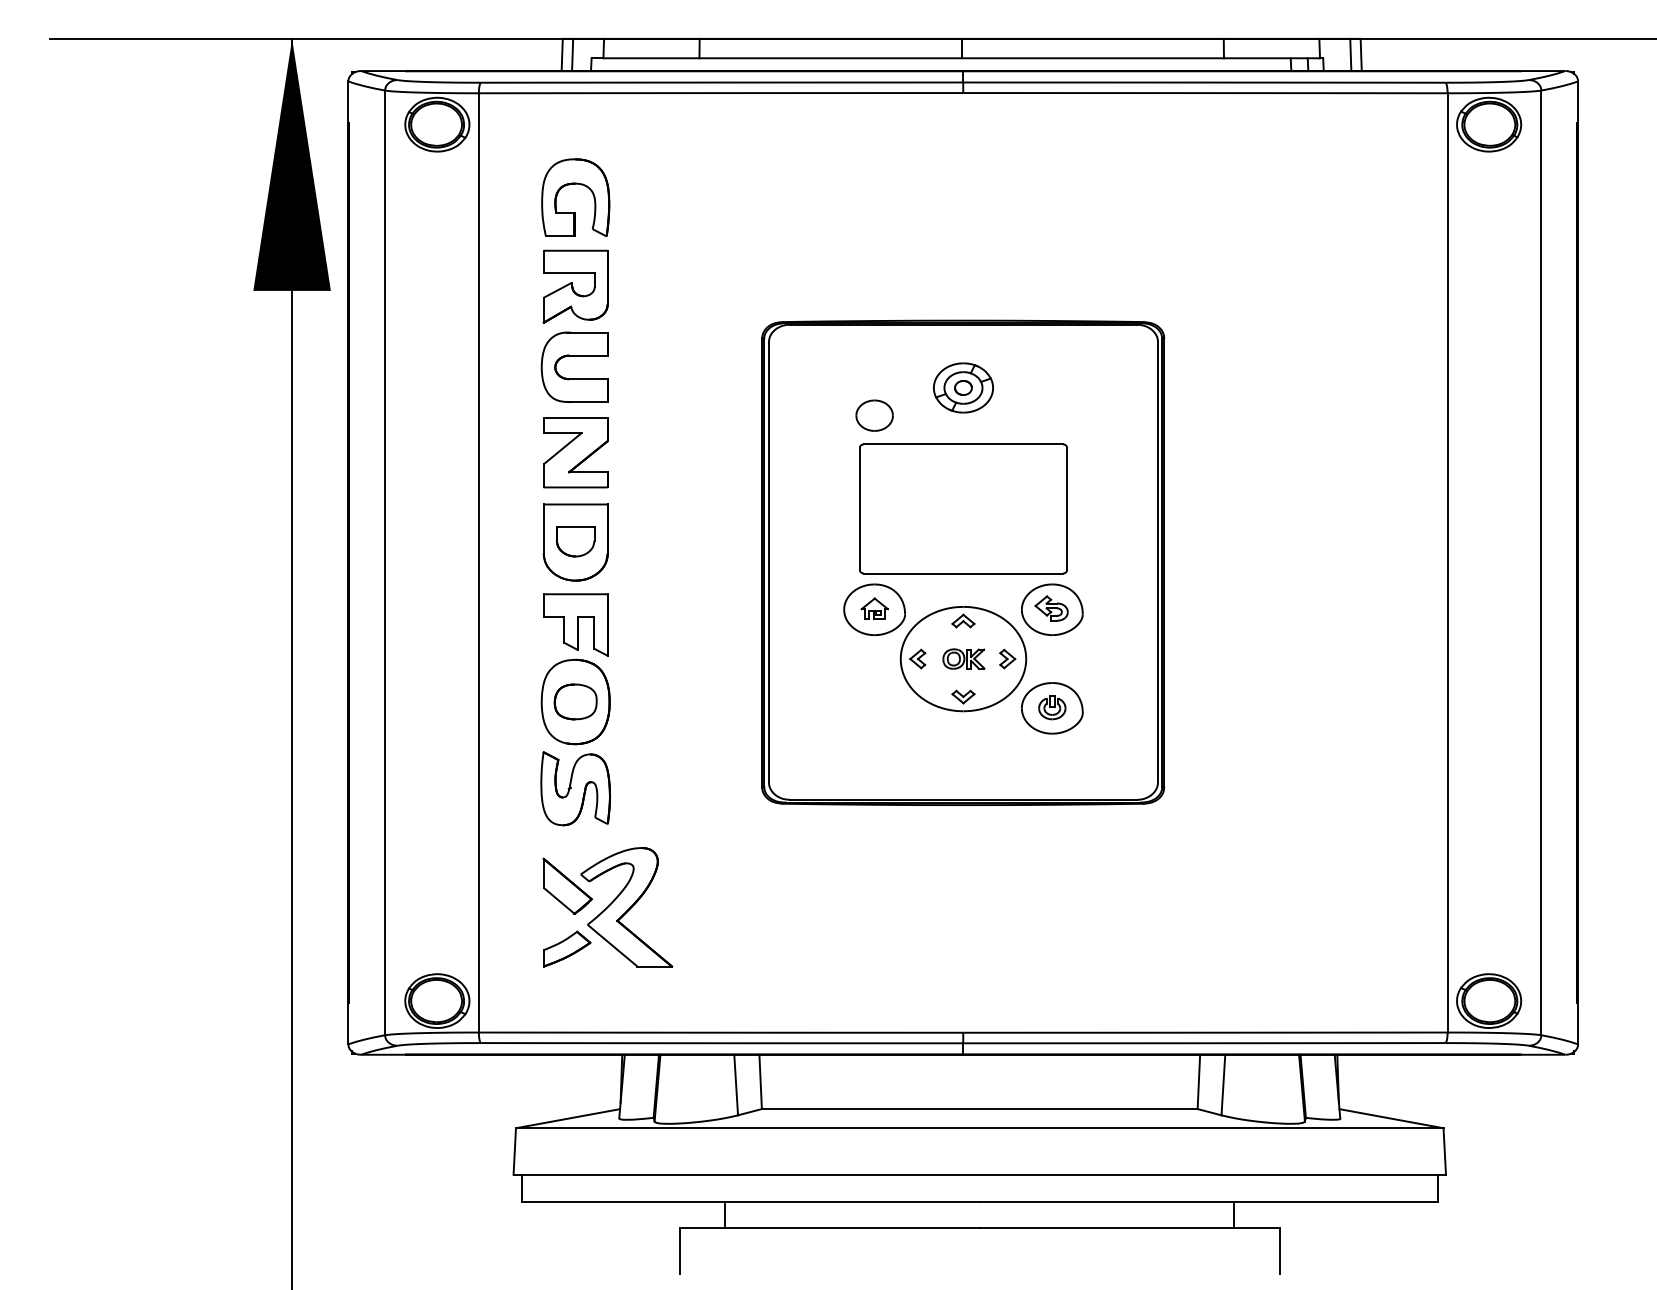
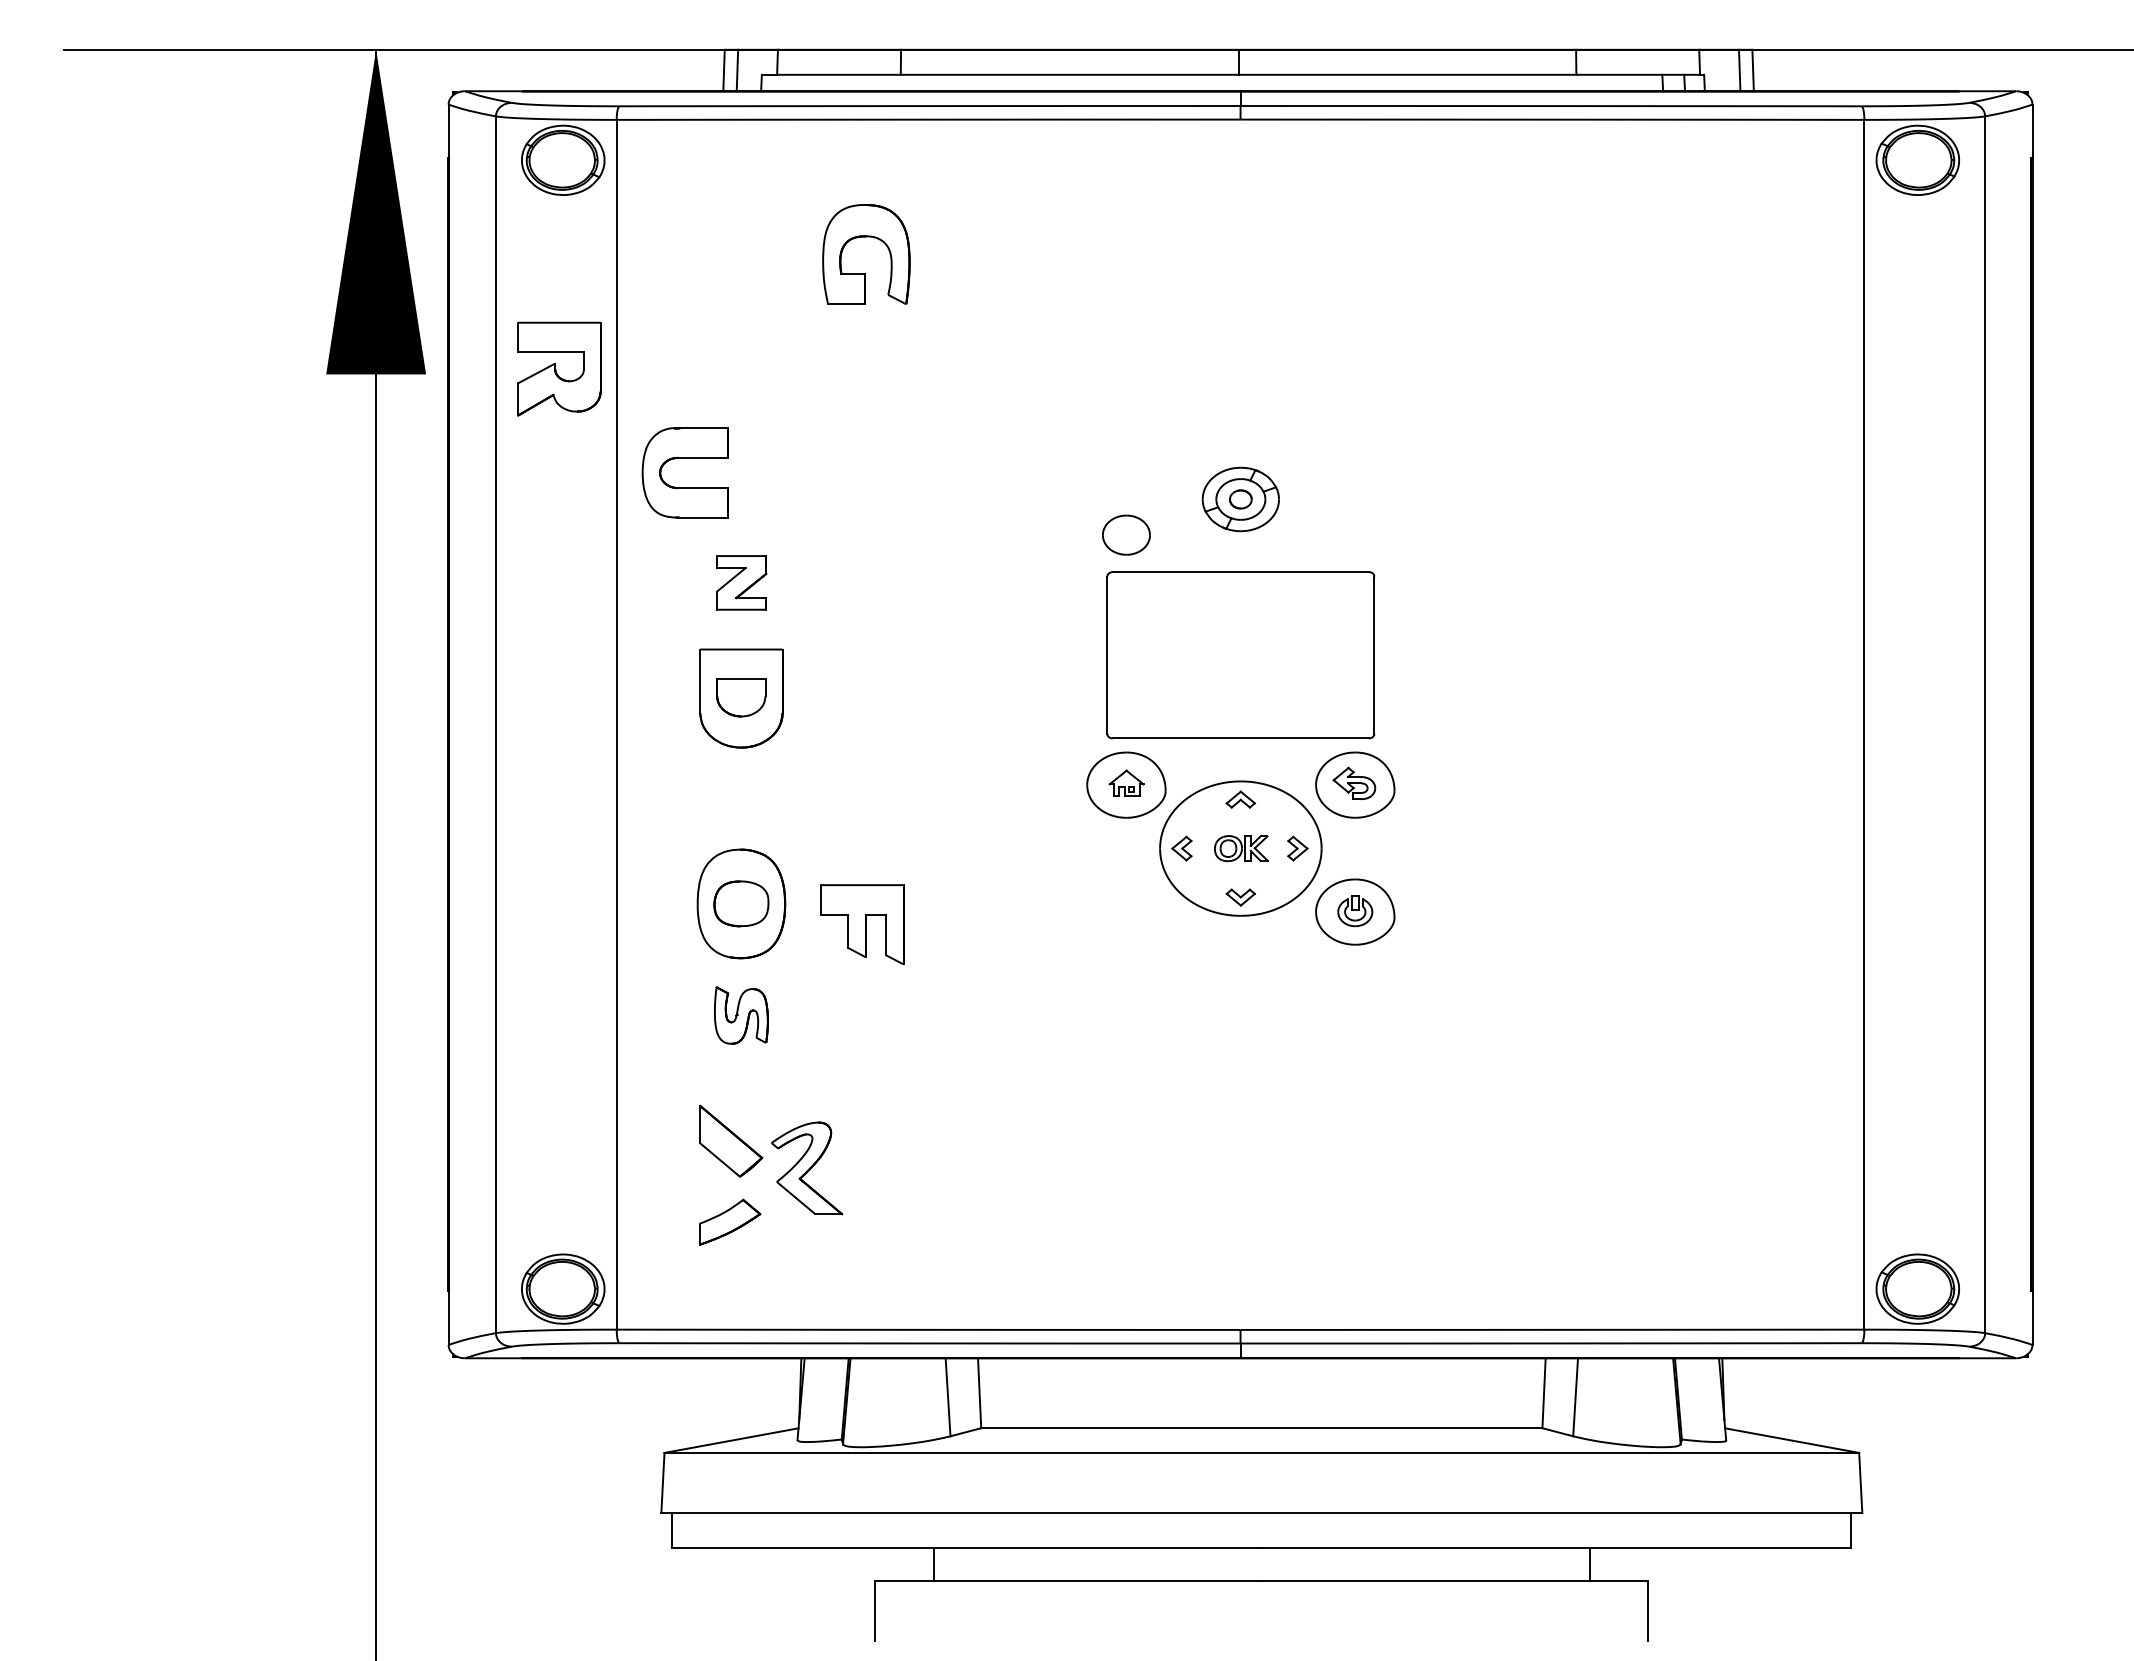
part: (575, 184) -> (866, 237), moved
part: (575, 286) -> (559, 368), moved
part: (574, 356) -> (684, 458), moved
part: (575, 452) -> (741, 582), size x0.6
part: (963, 562) -> (1240, 724), removed
part: (575, 624) -> (862, 924), moved
part: (575, 788) -> (741, 1015), size x0.6
part: (626, 907) -> (806, 1168), size x0.6

